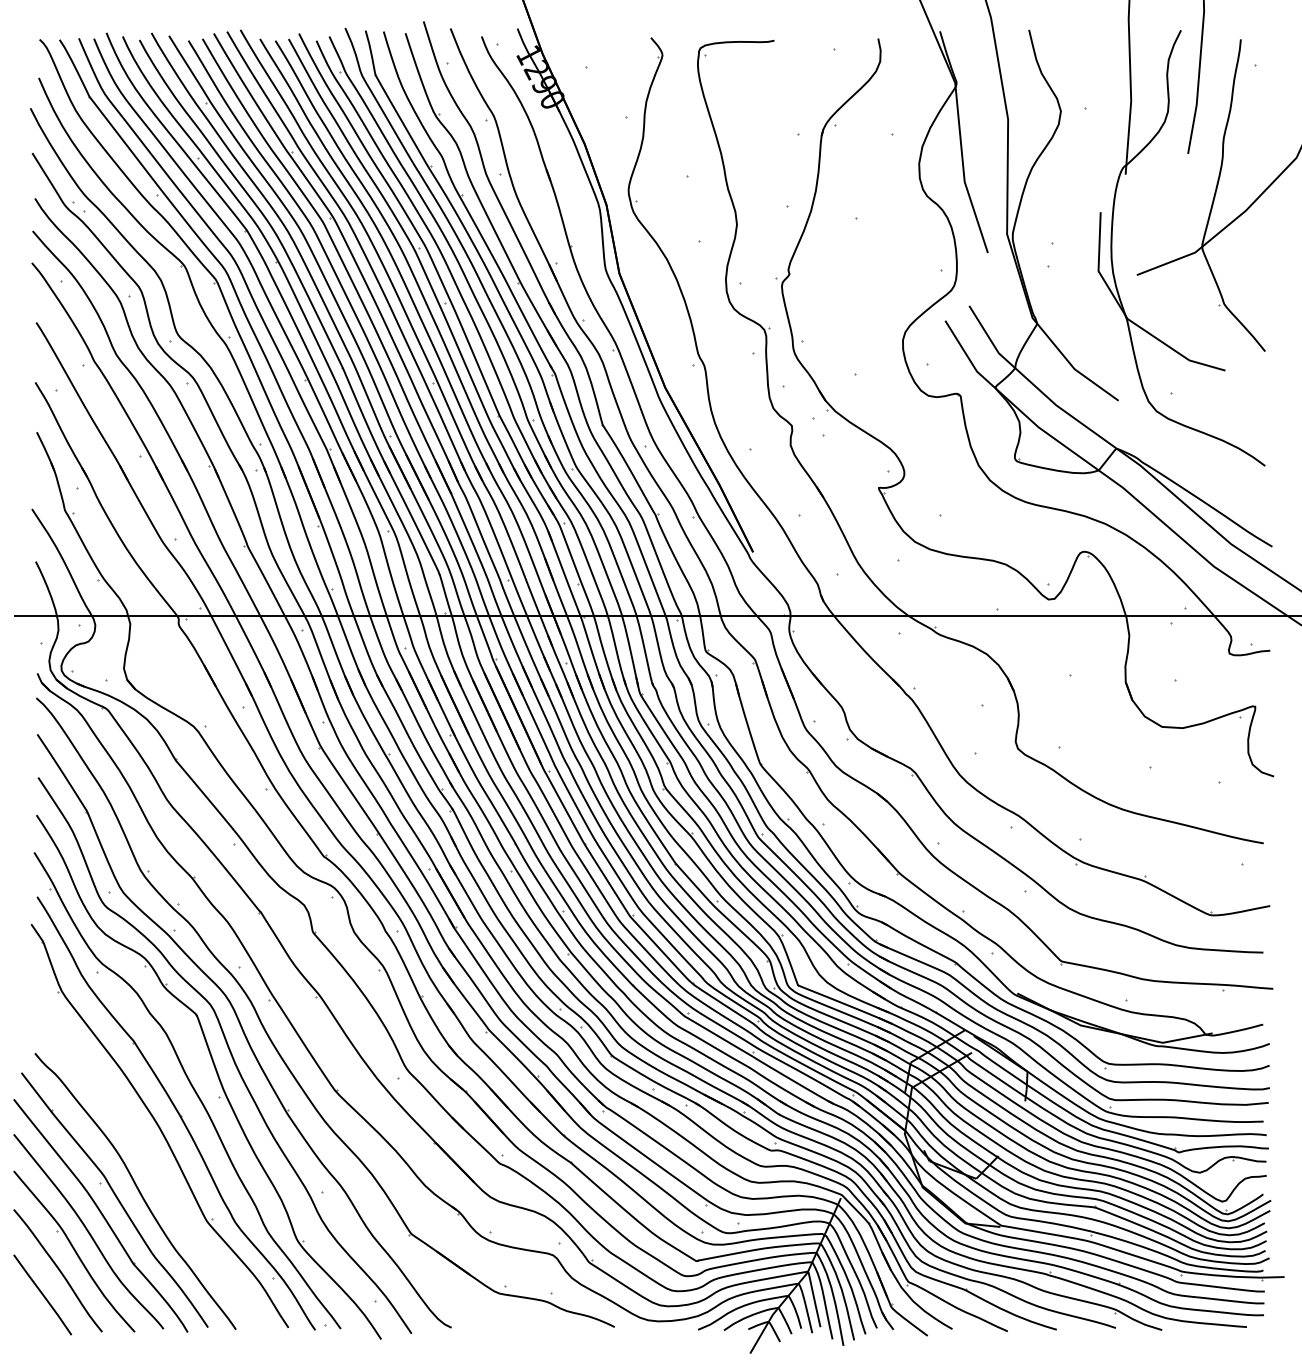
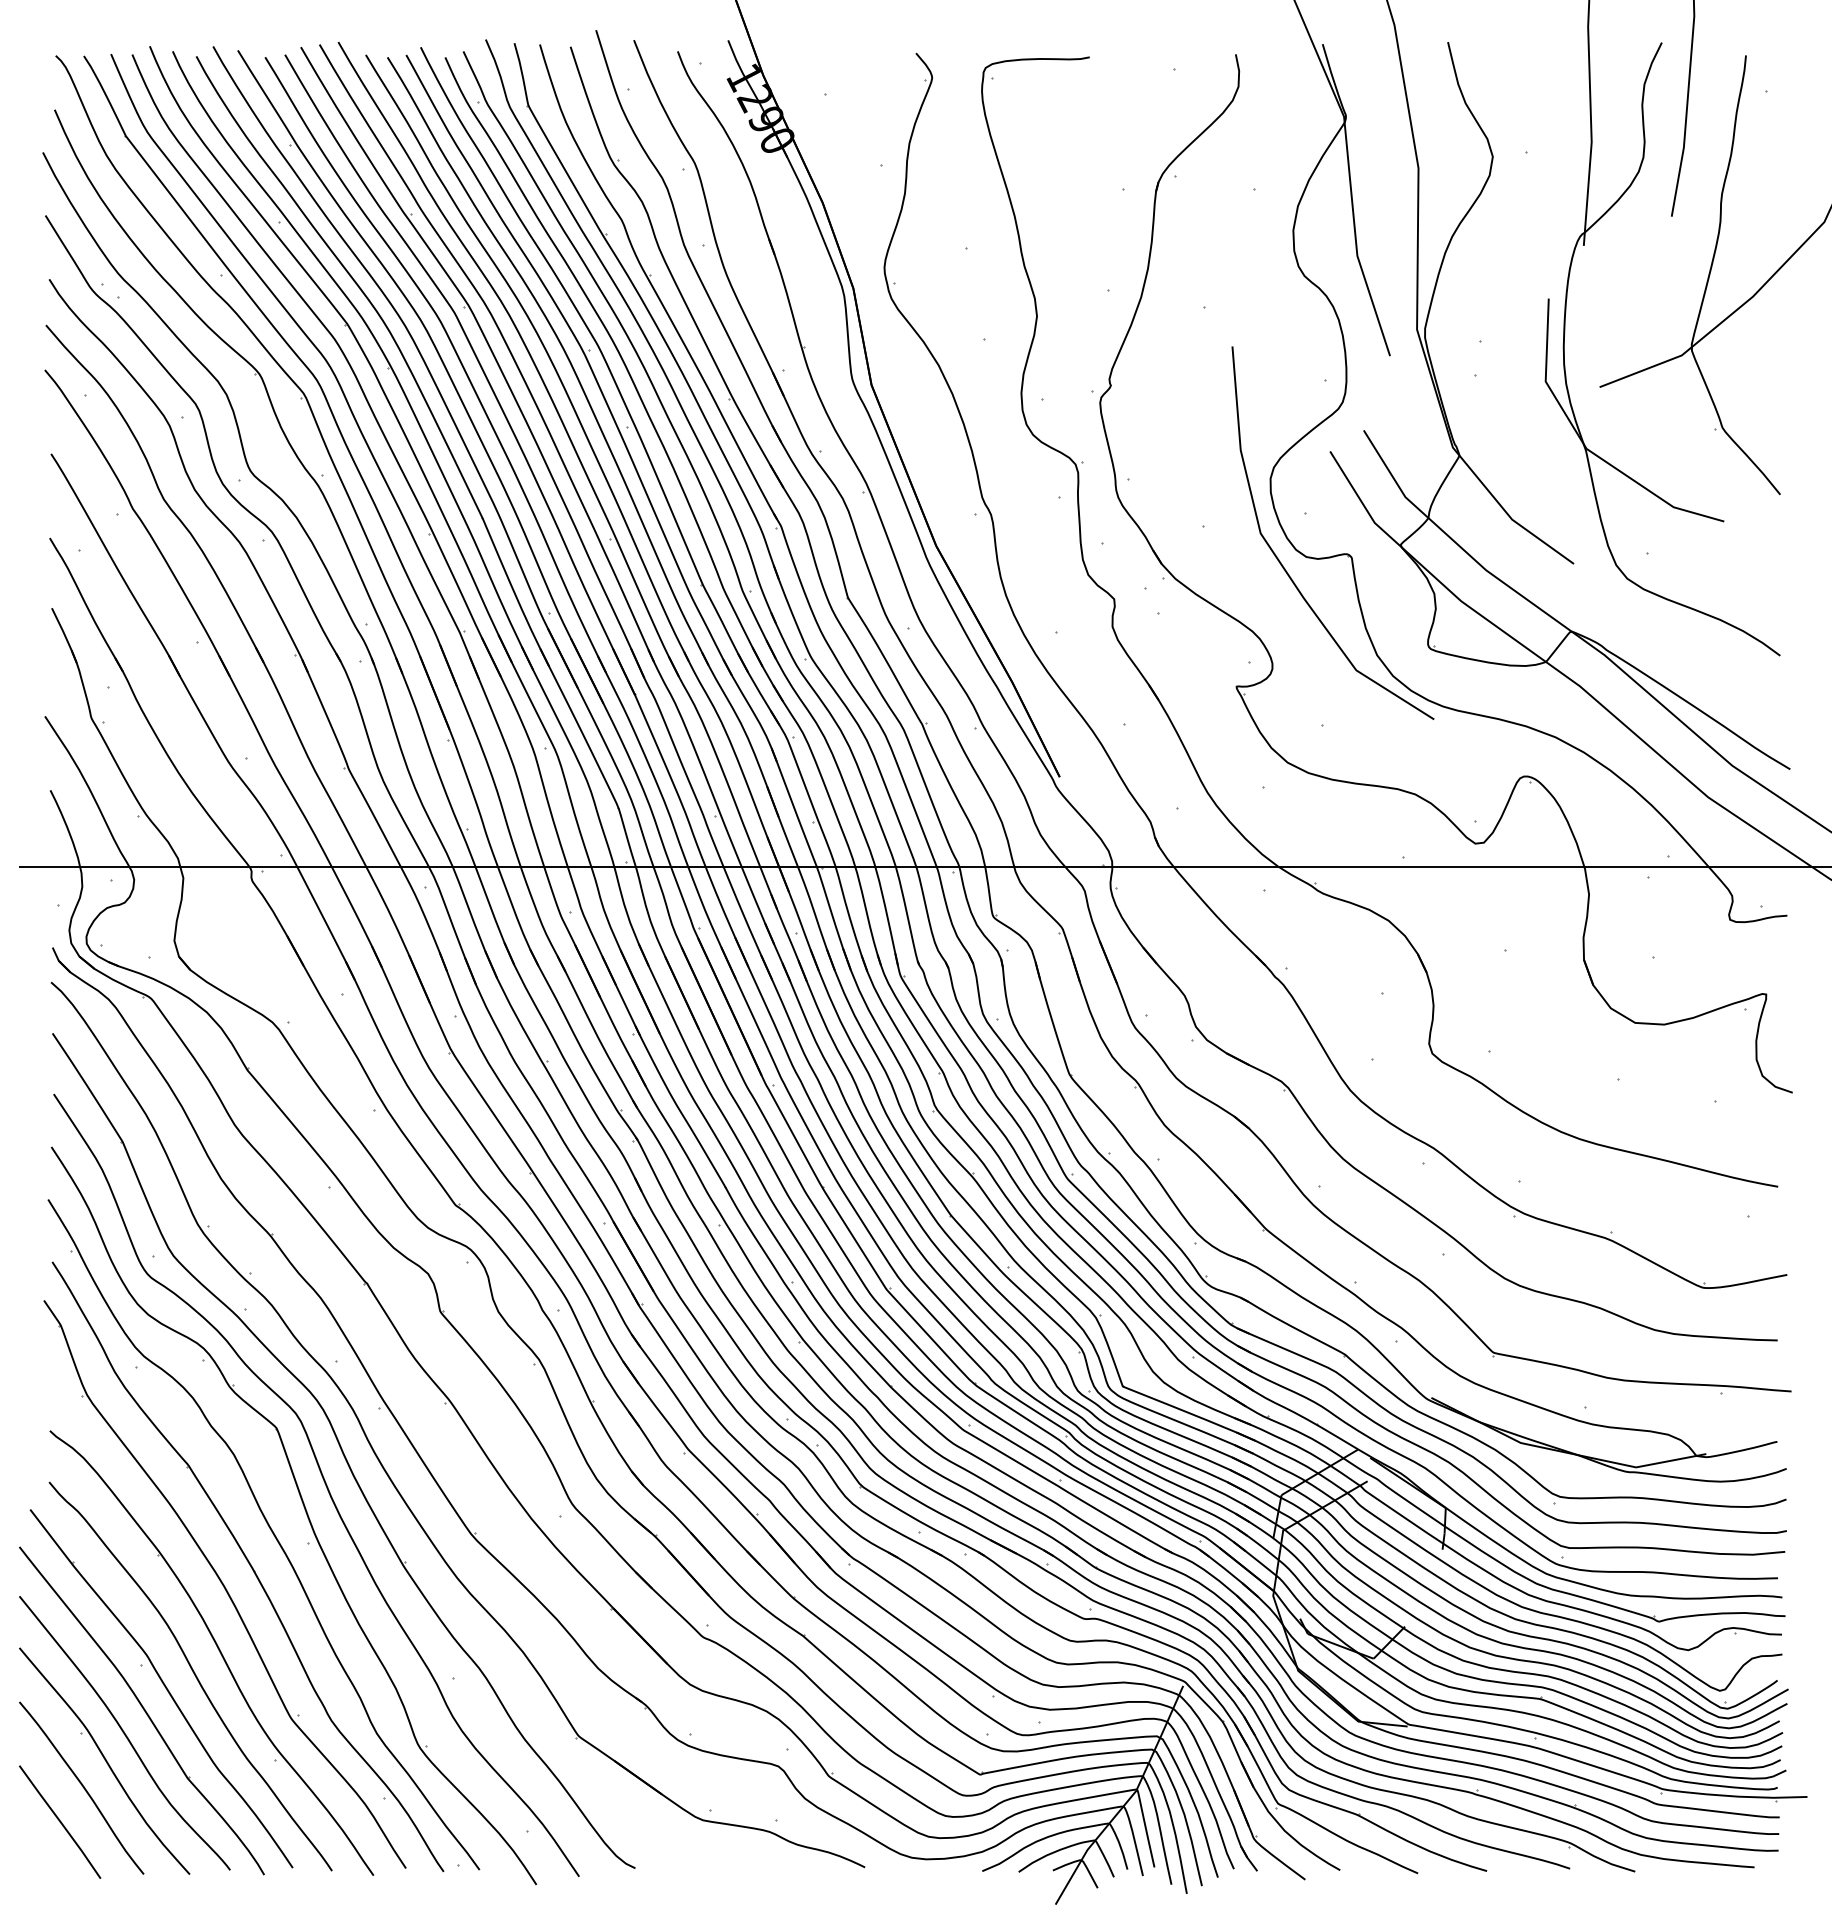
curve: (912, 401) -> (1283, 565), added
part: (154, 1171) -> (217, 1648), added

